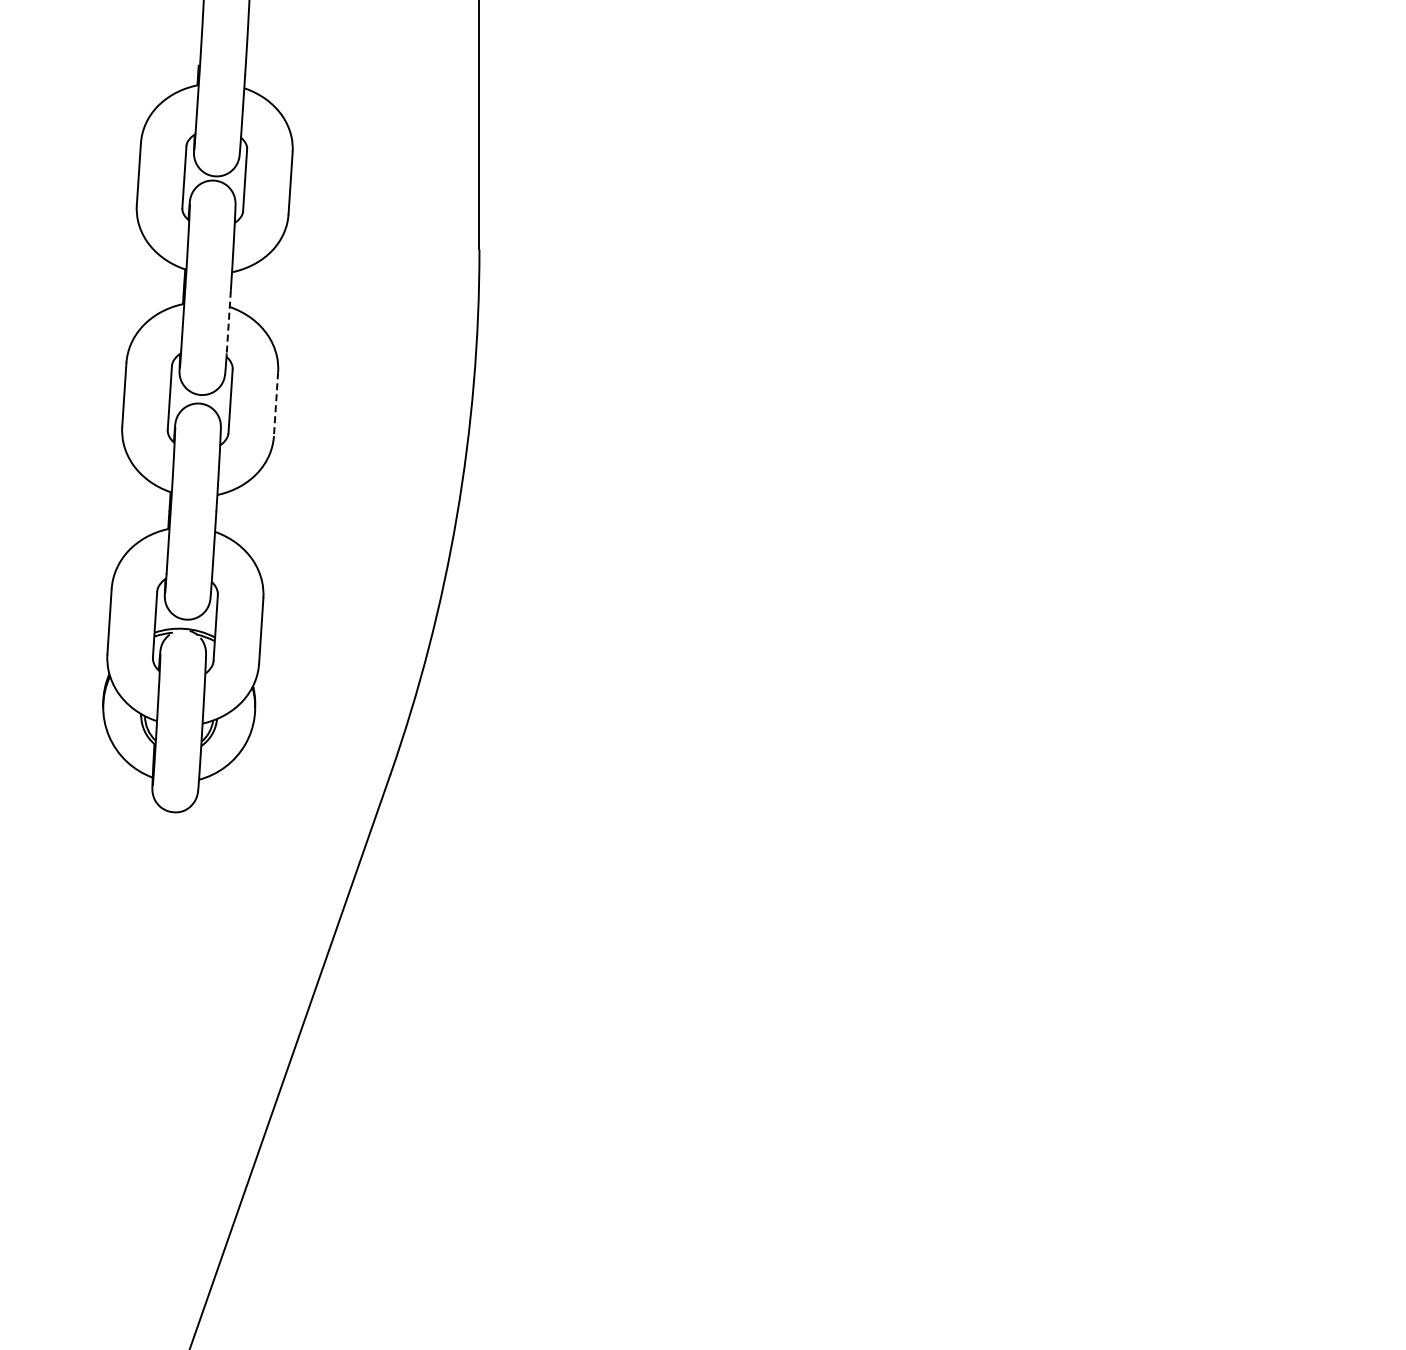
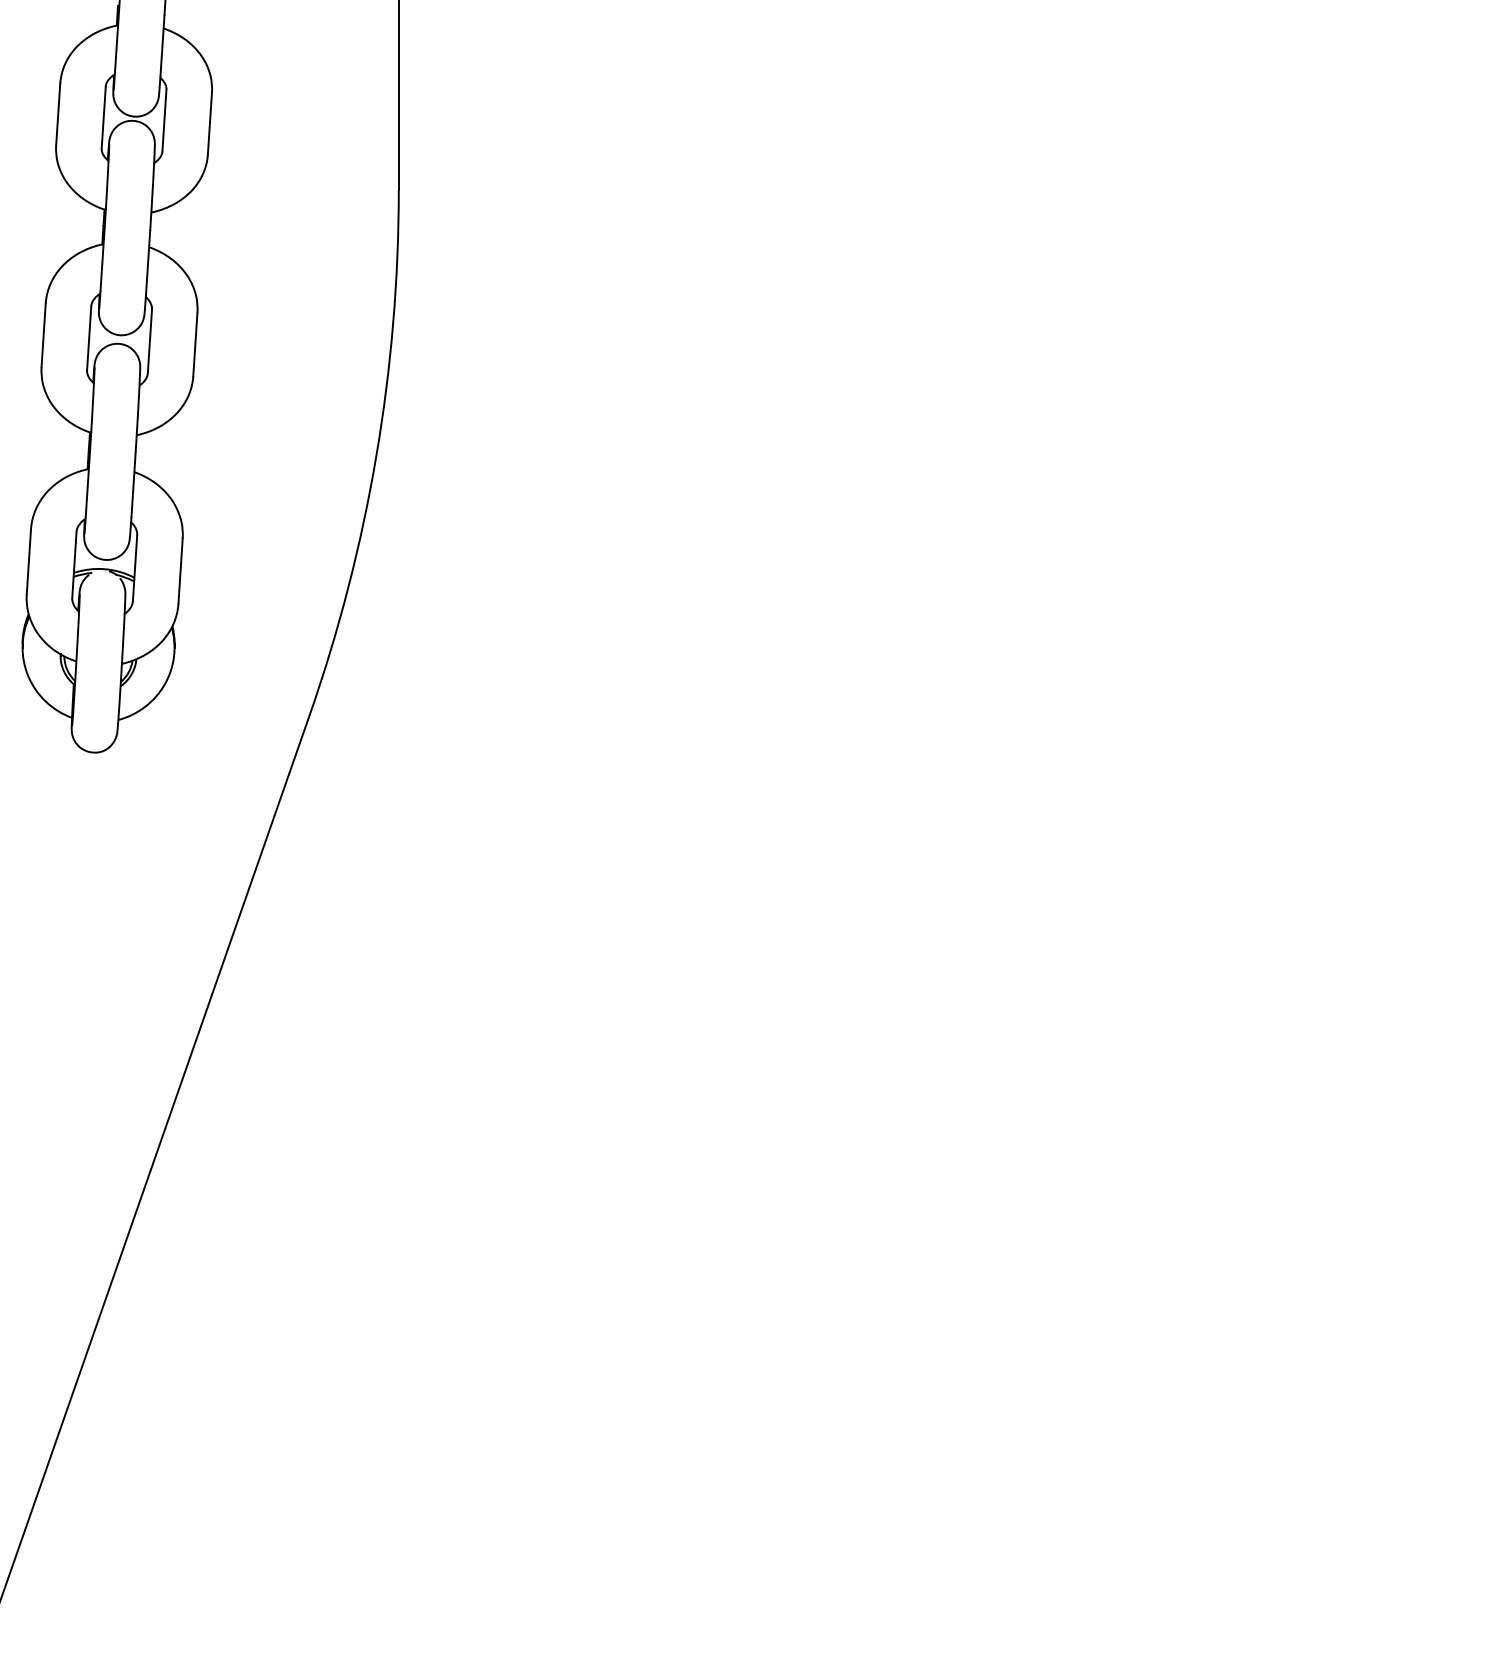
line: (229, 322) -> (148, 262), dashed -> solid
line: (276, 404) -> (195, 344), dashed -> solid

